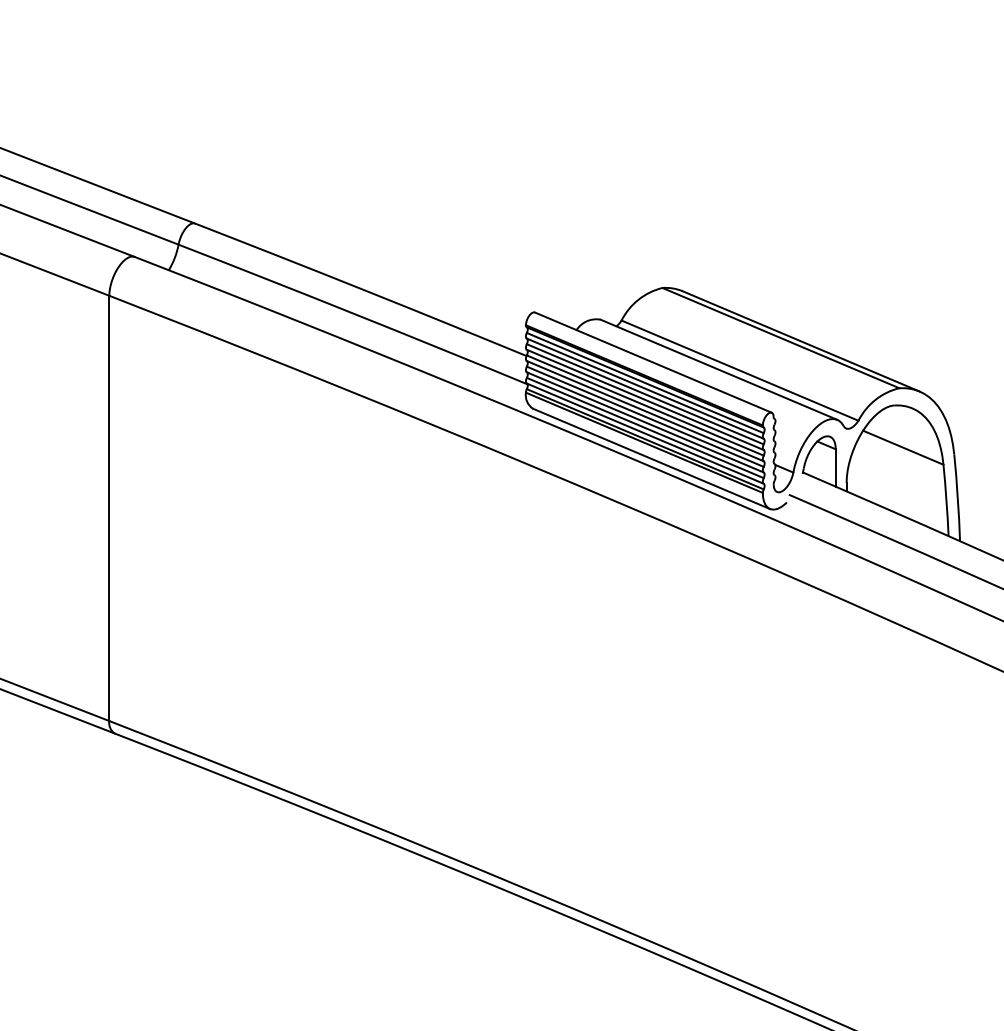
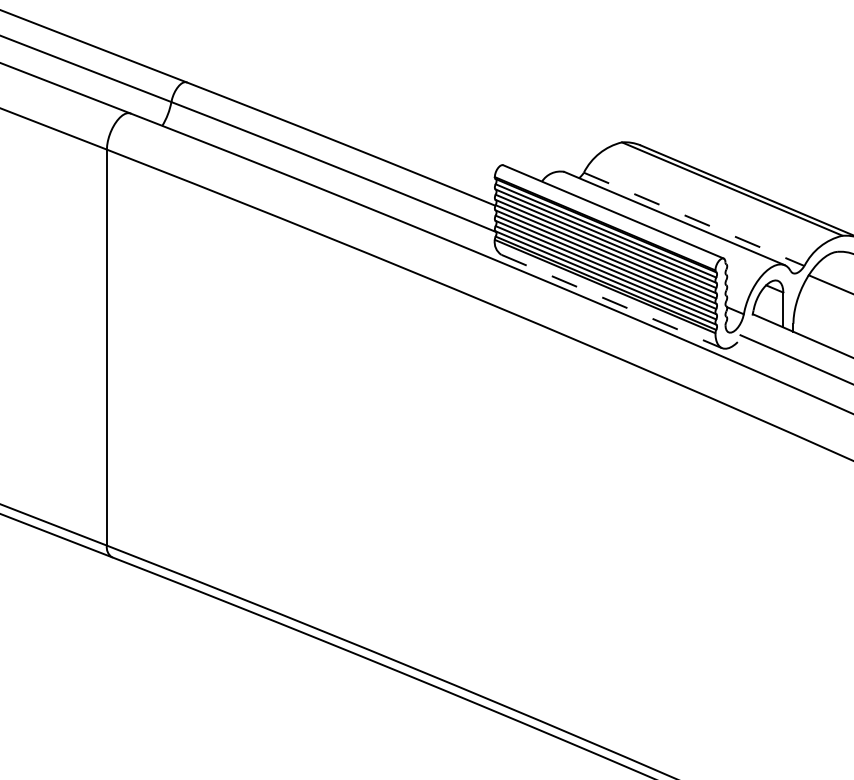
line: (740, 370) -> (694, 219), solid -> dashed
line: (651, 458) -> (611, 301), solid -> dashed

